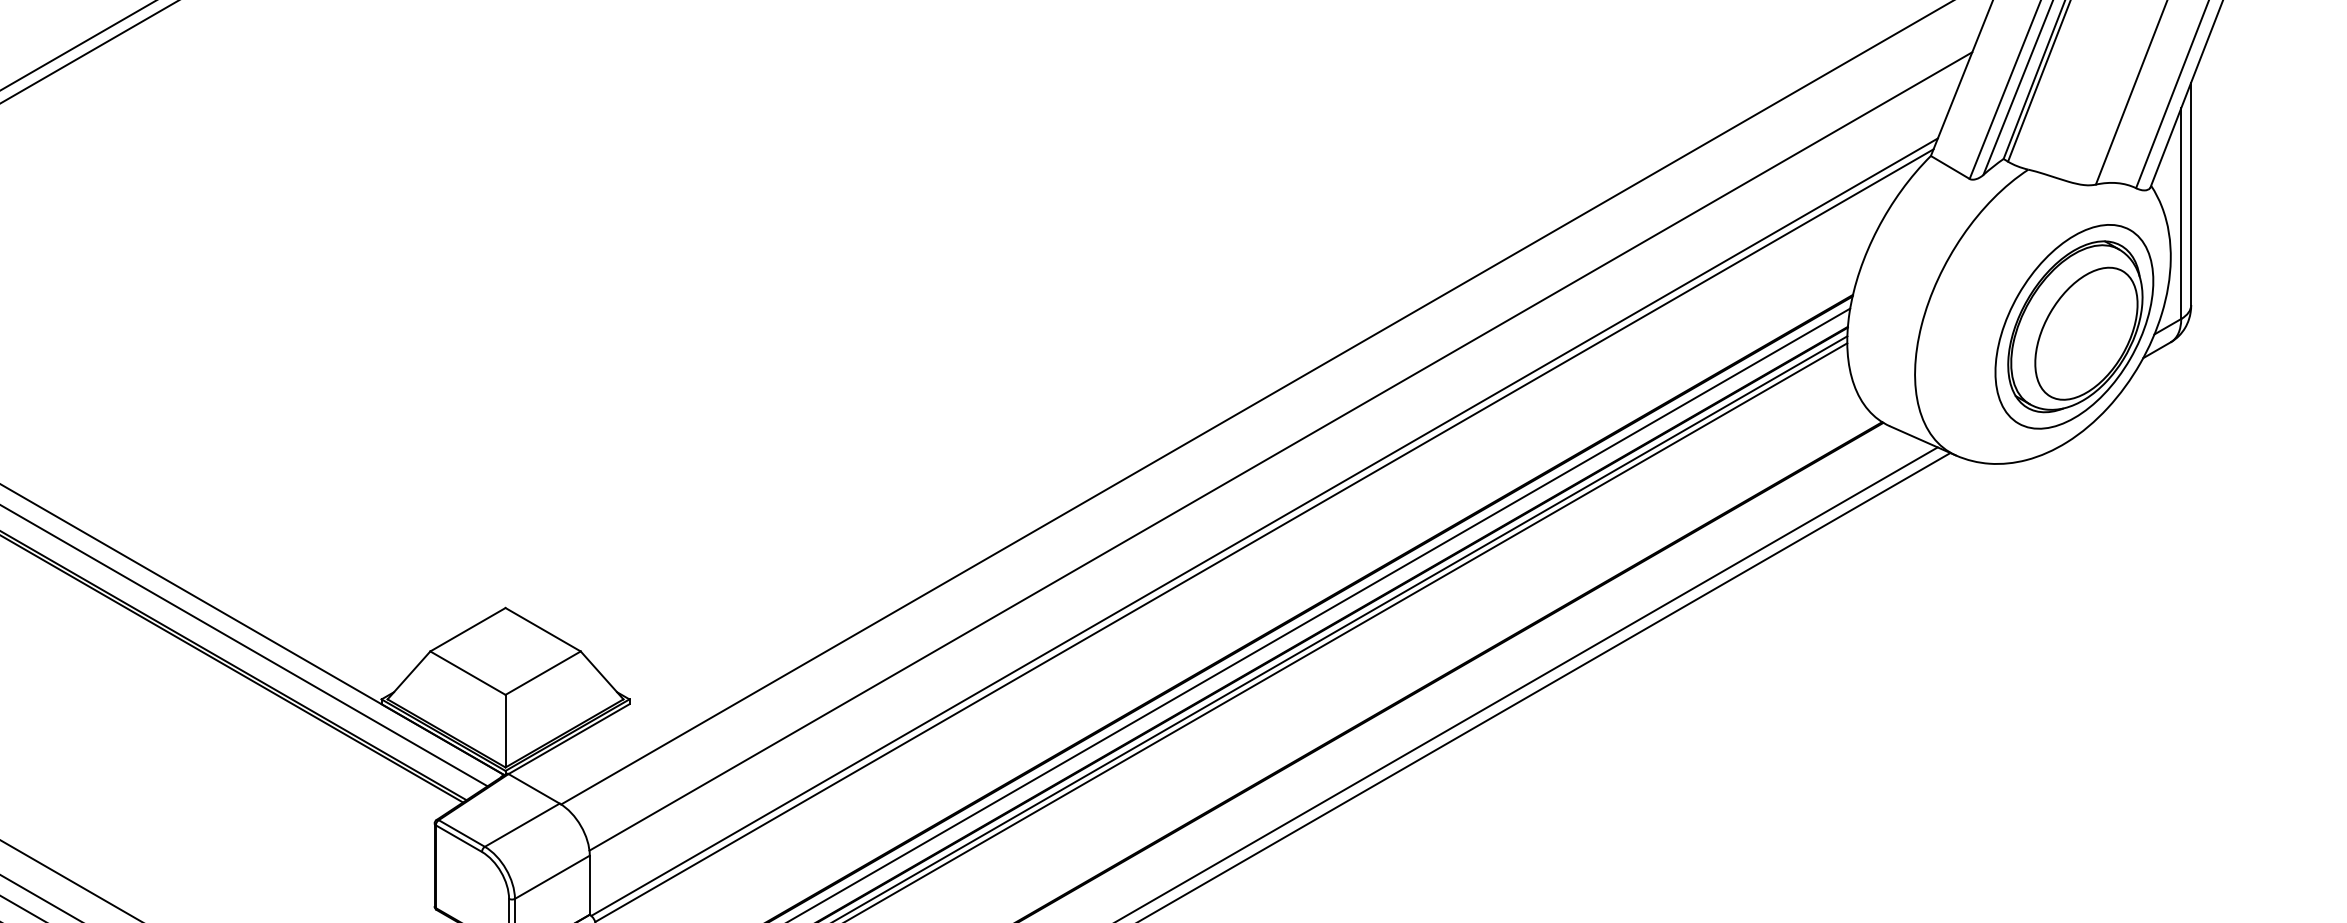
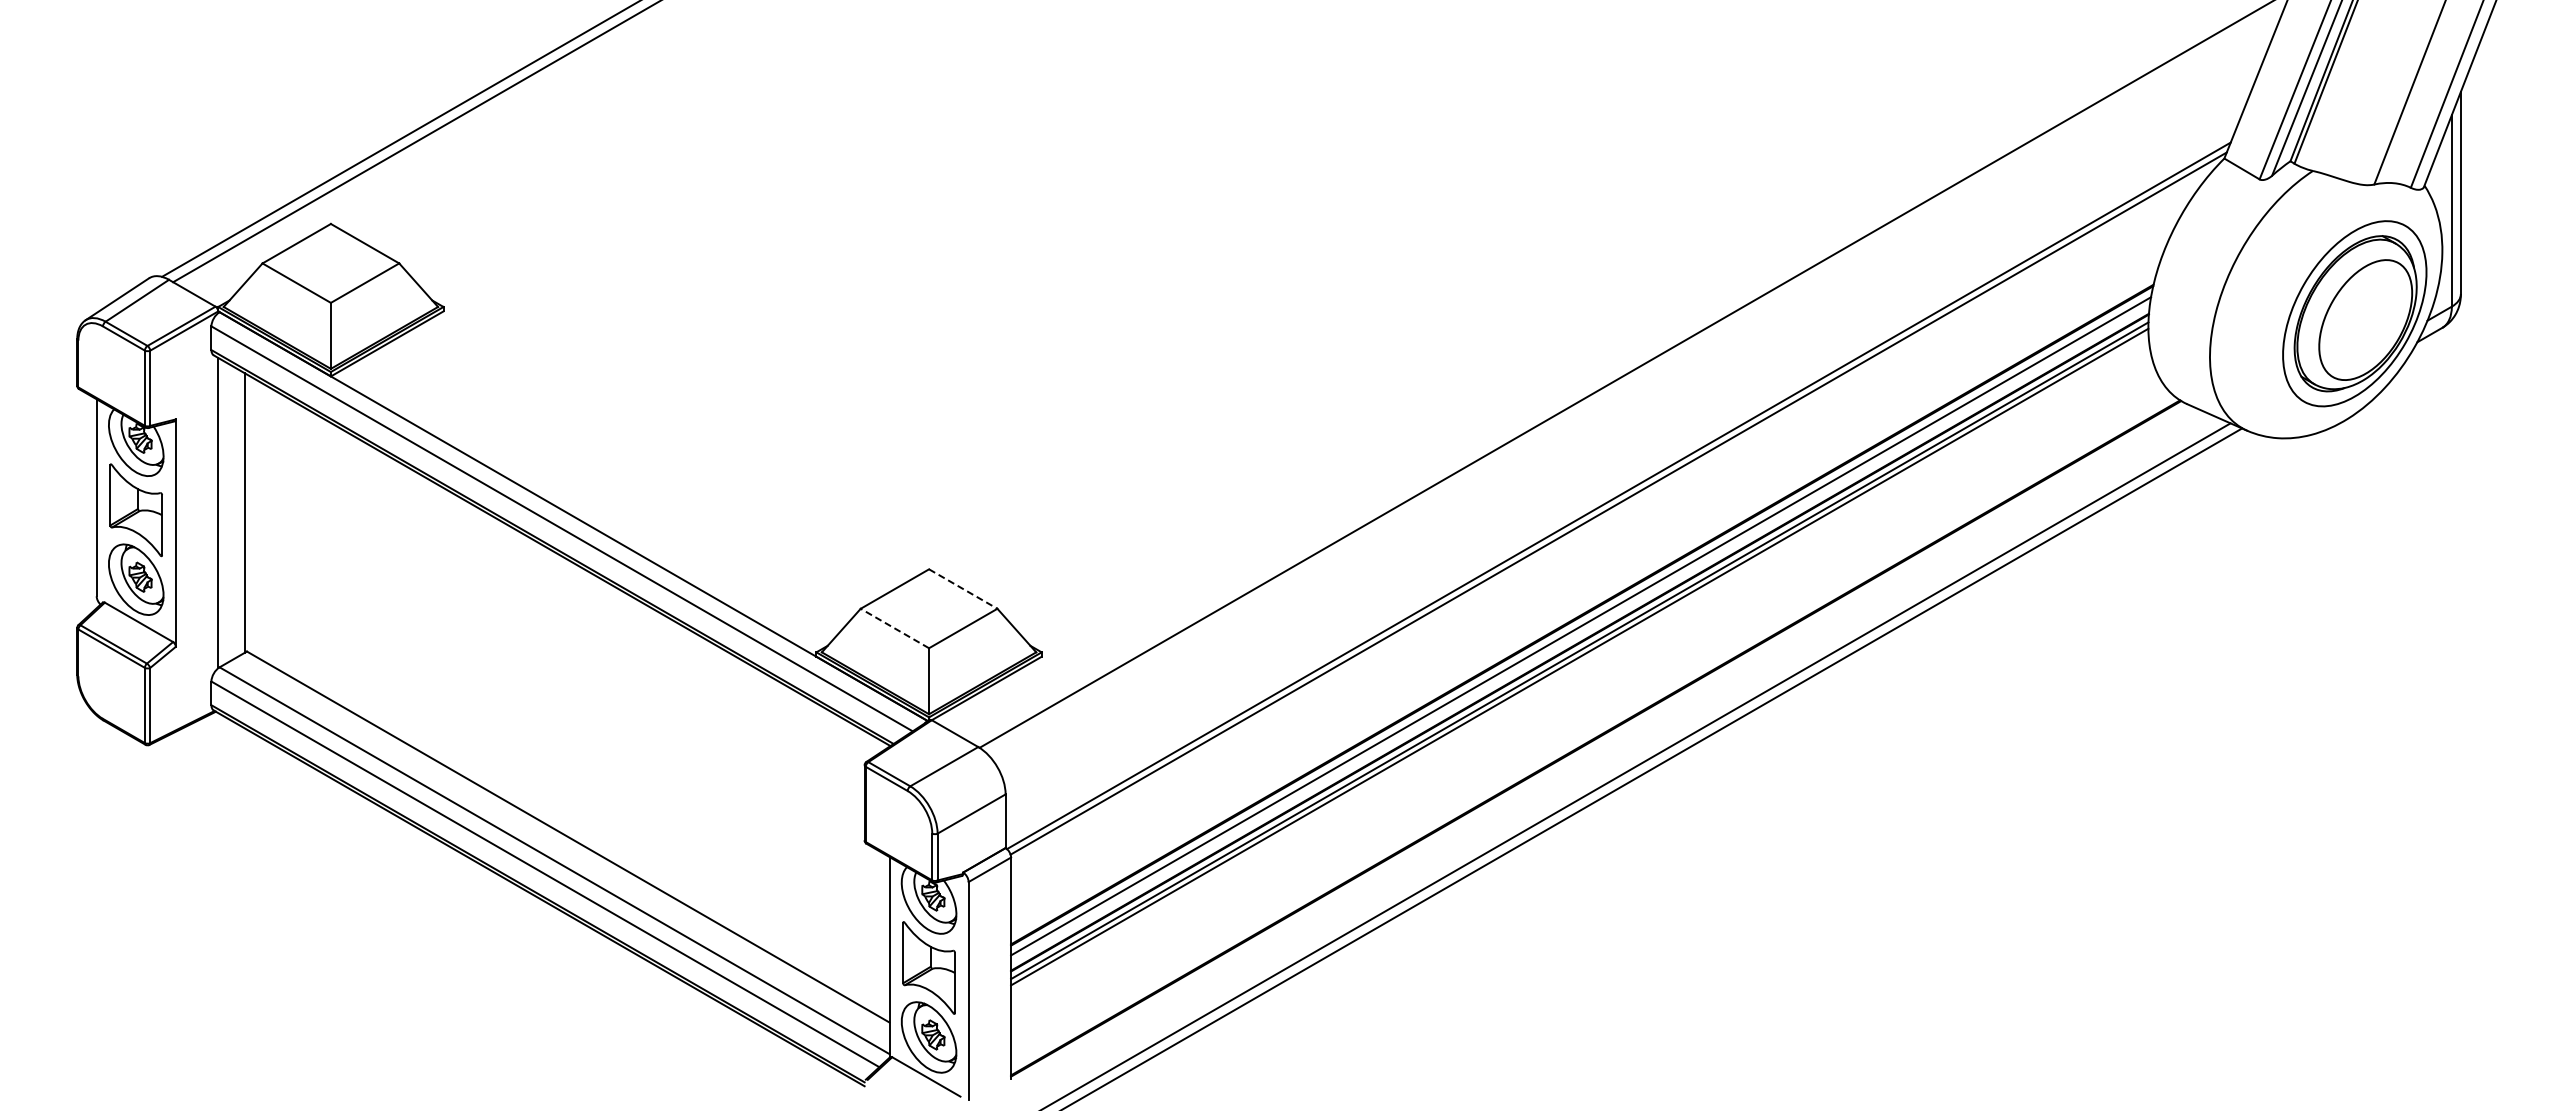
line: (1280, 450) -> (1633, 426), removed
line: (543, 630) -> (963, 589), solid -> dashed
line: (467, 673) -> (894, 628), solid -> dashed

